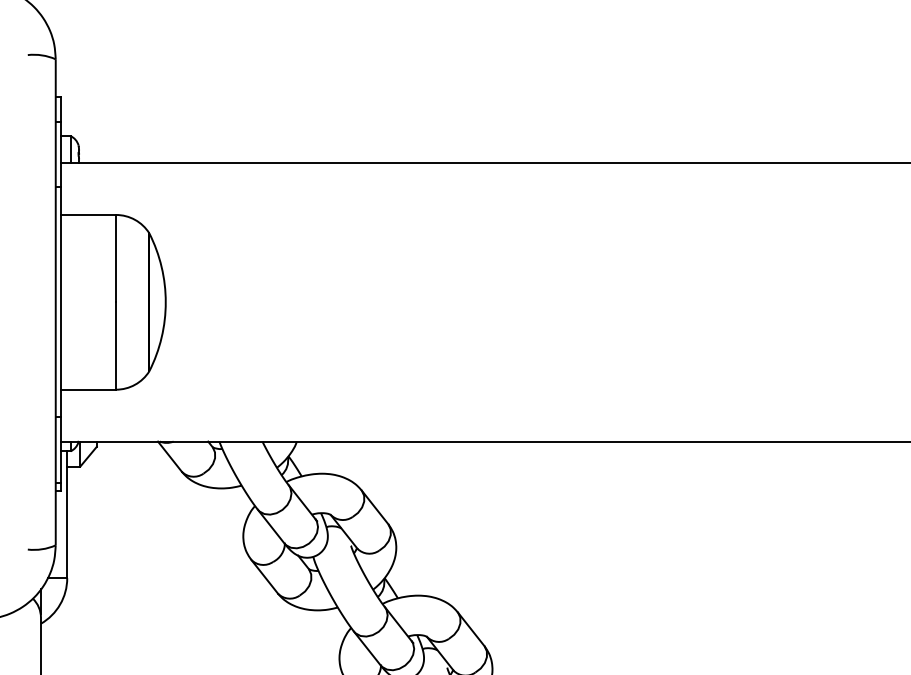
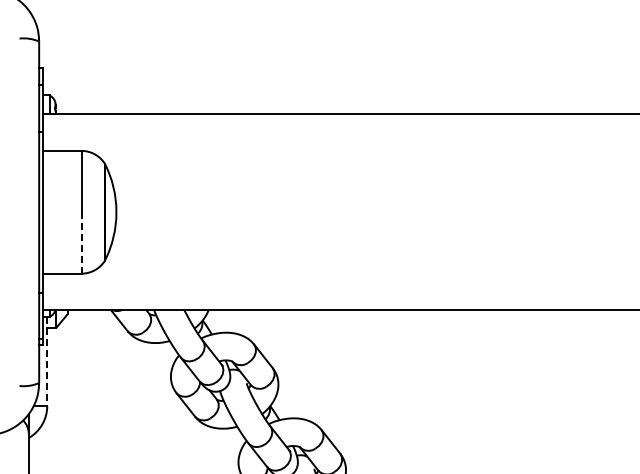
line: (115, 345) -> (81, 242), solid -> dashed
line: (67, 514) -> (47, 361), solid -> dashed

